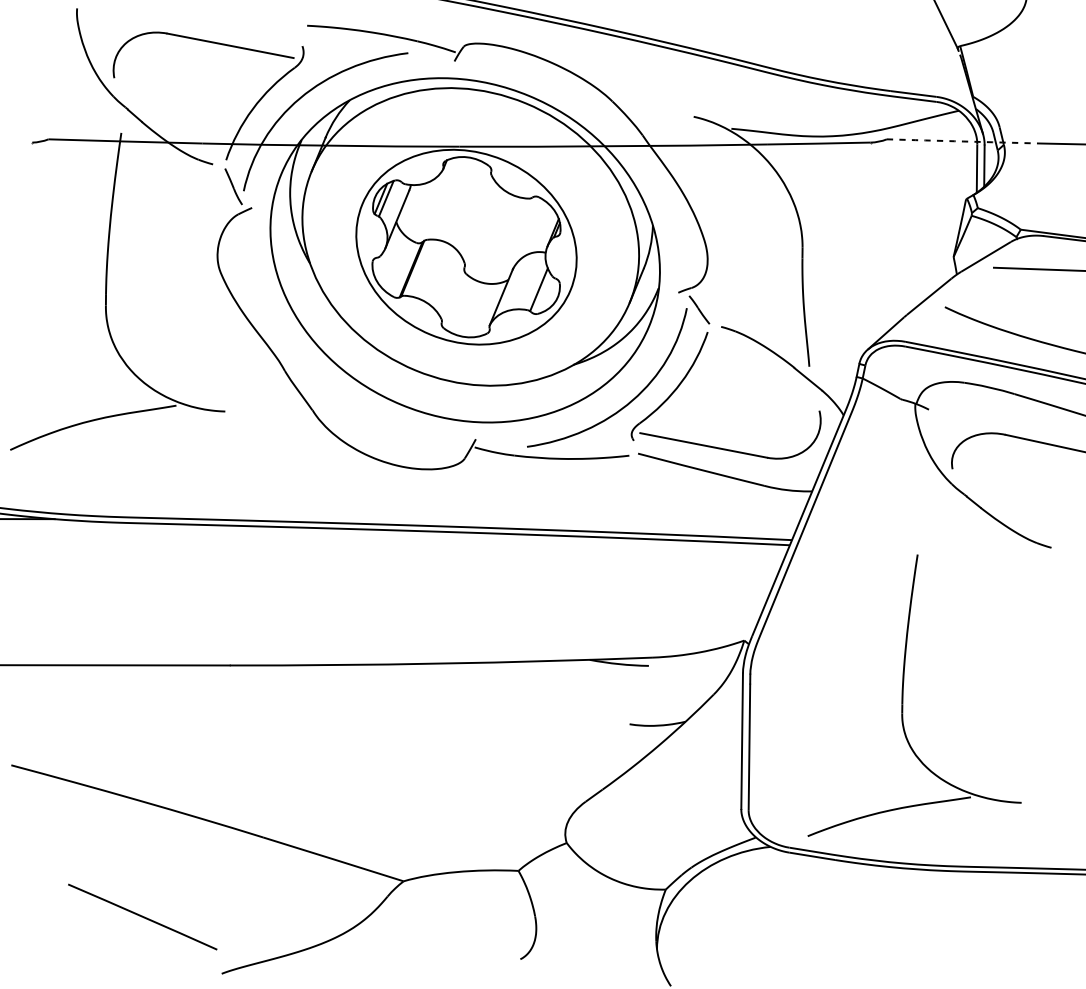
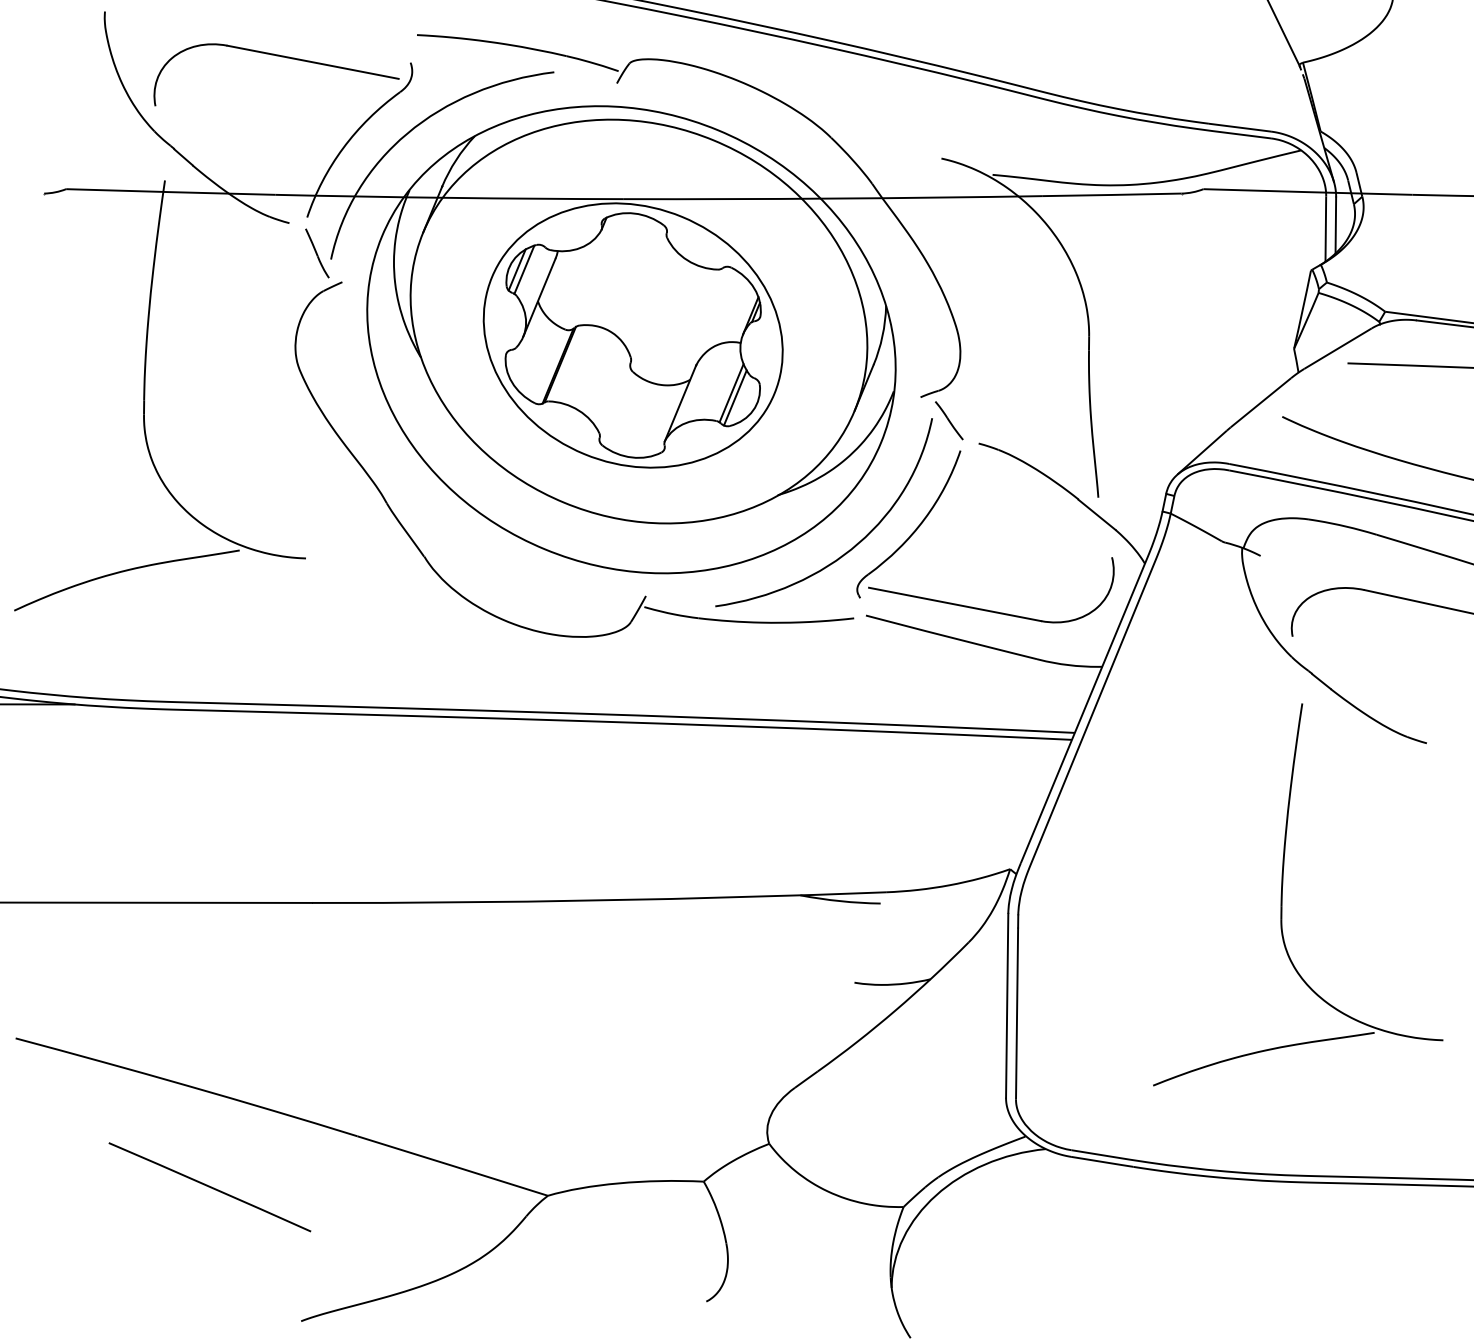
arc: (964, 141) -> (1308, 192), dashed -> solid
line: (541, 292) -> (734, 397), added
part: (903, 695) -> (1282, 894), moved
line: (142, 917) -> (209, 1187), moved

